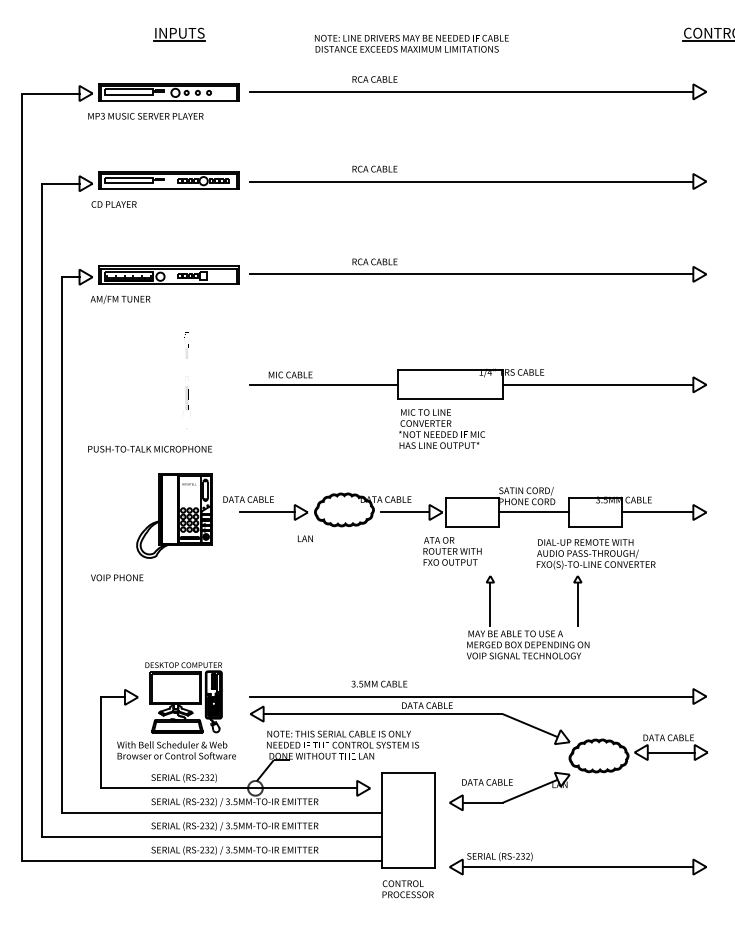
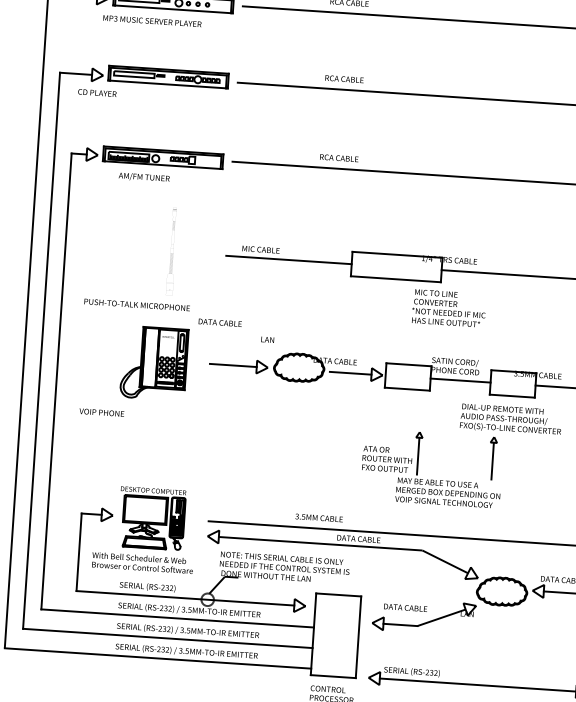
text: (113, 204) -> (96, 92), moved
text: (120, 299) -> (144, 177), moved
text: (441, 428) -> (448, 307), moved
text: (248, 499) -> (220, 322), moved
text: (304, 538) -> (266, 339), moved
text: (452, 551) -> (387, 459), moved

